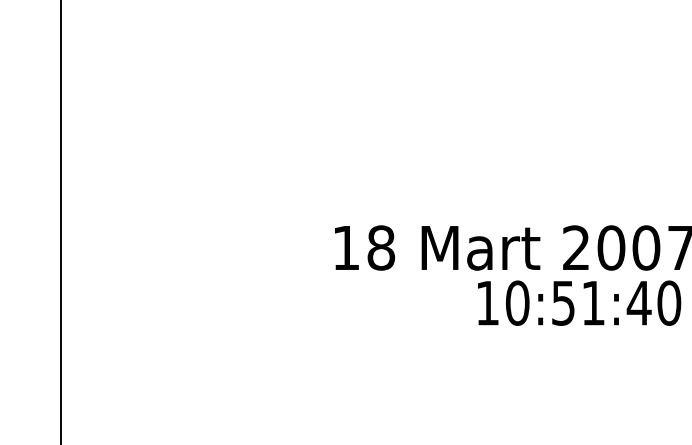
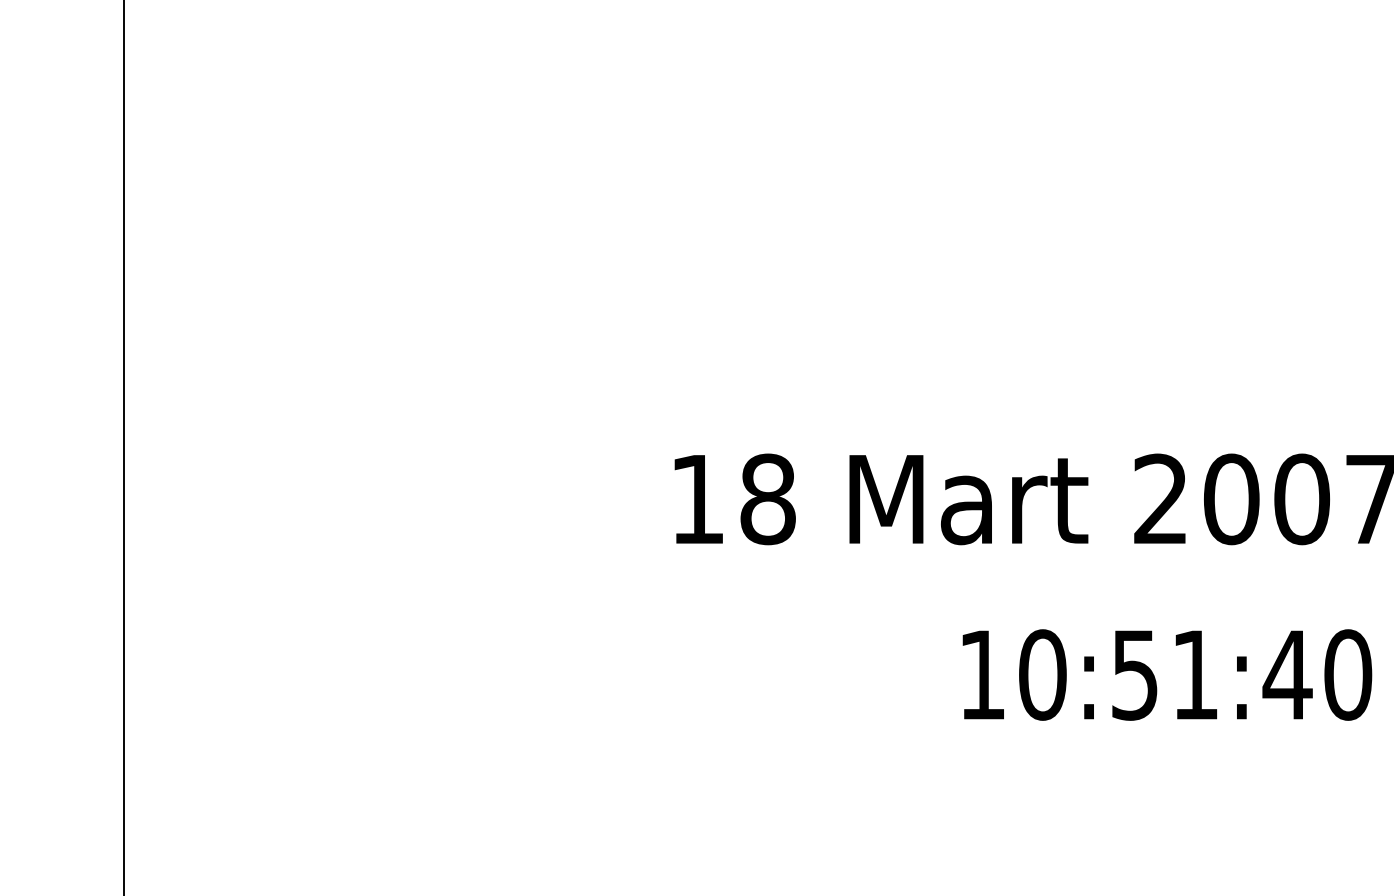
text: (579, 302) -> (1167, 673), moved

